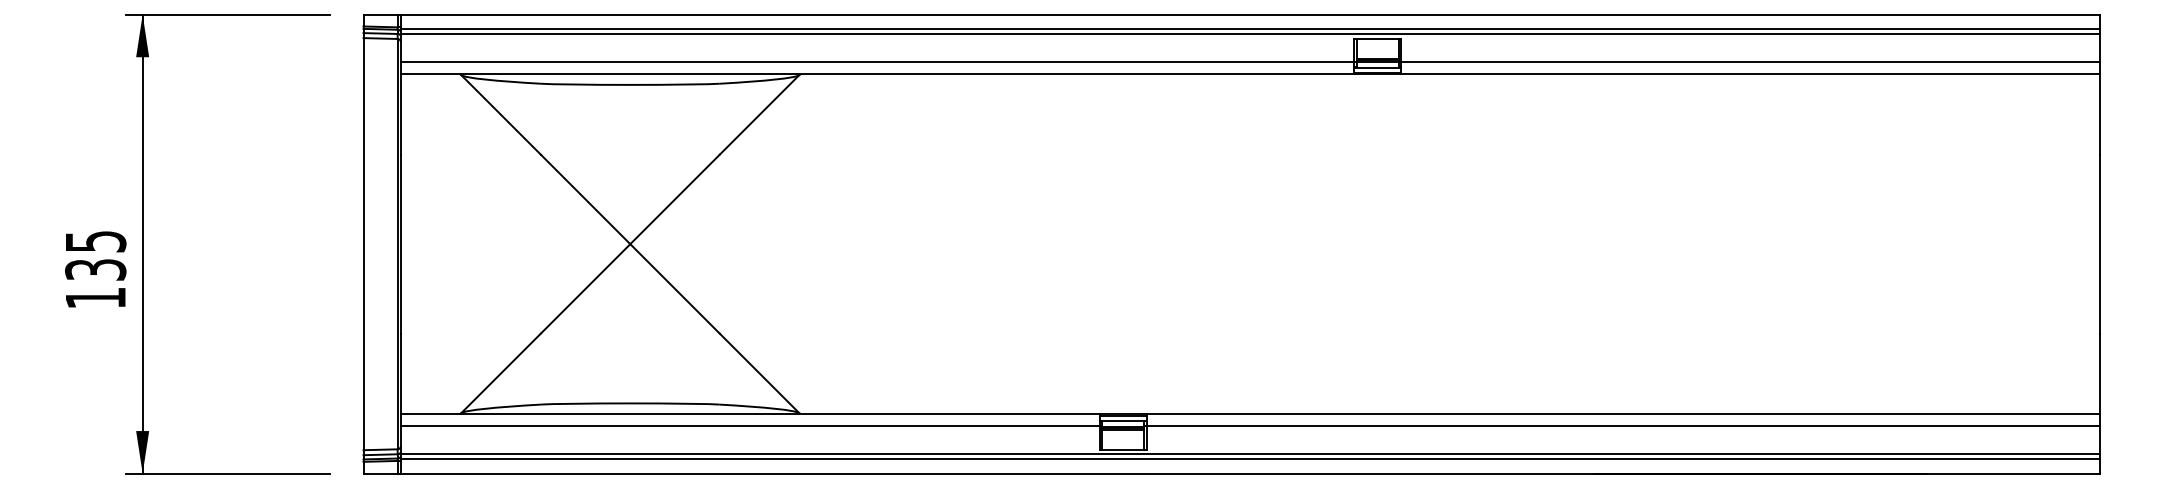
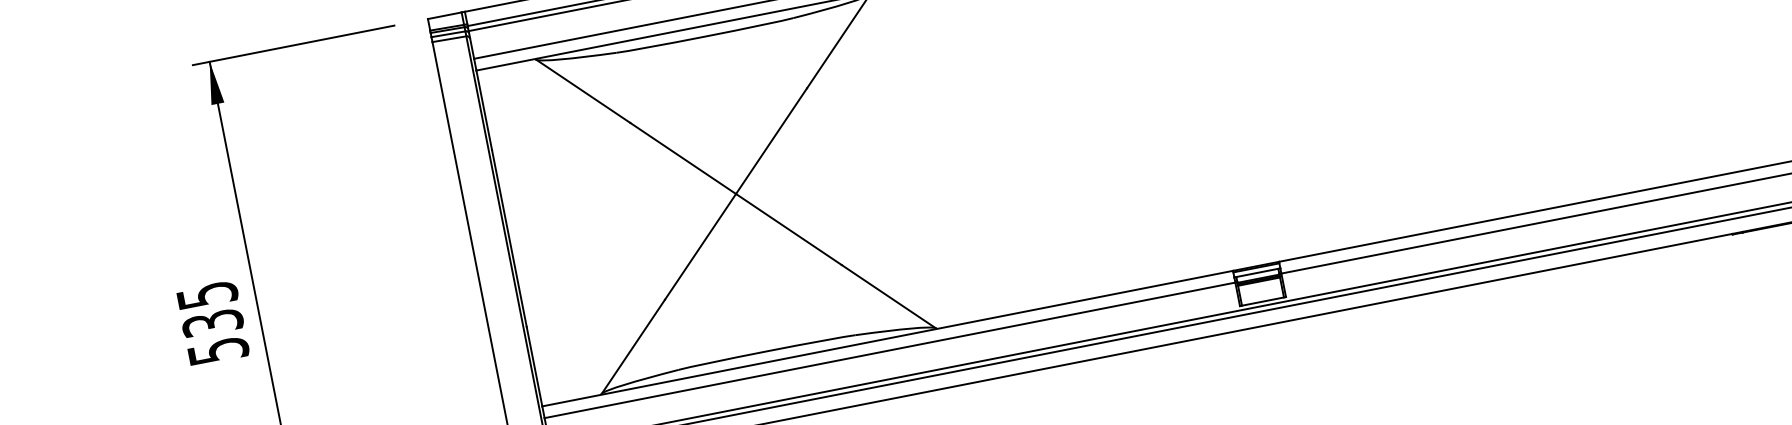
text: (96, 298) -> (219, 351), 135 -> 535

